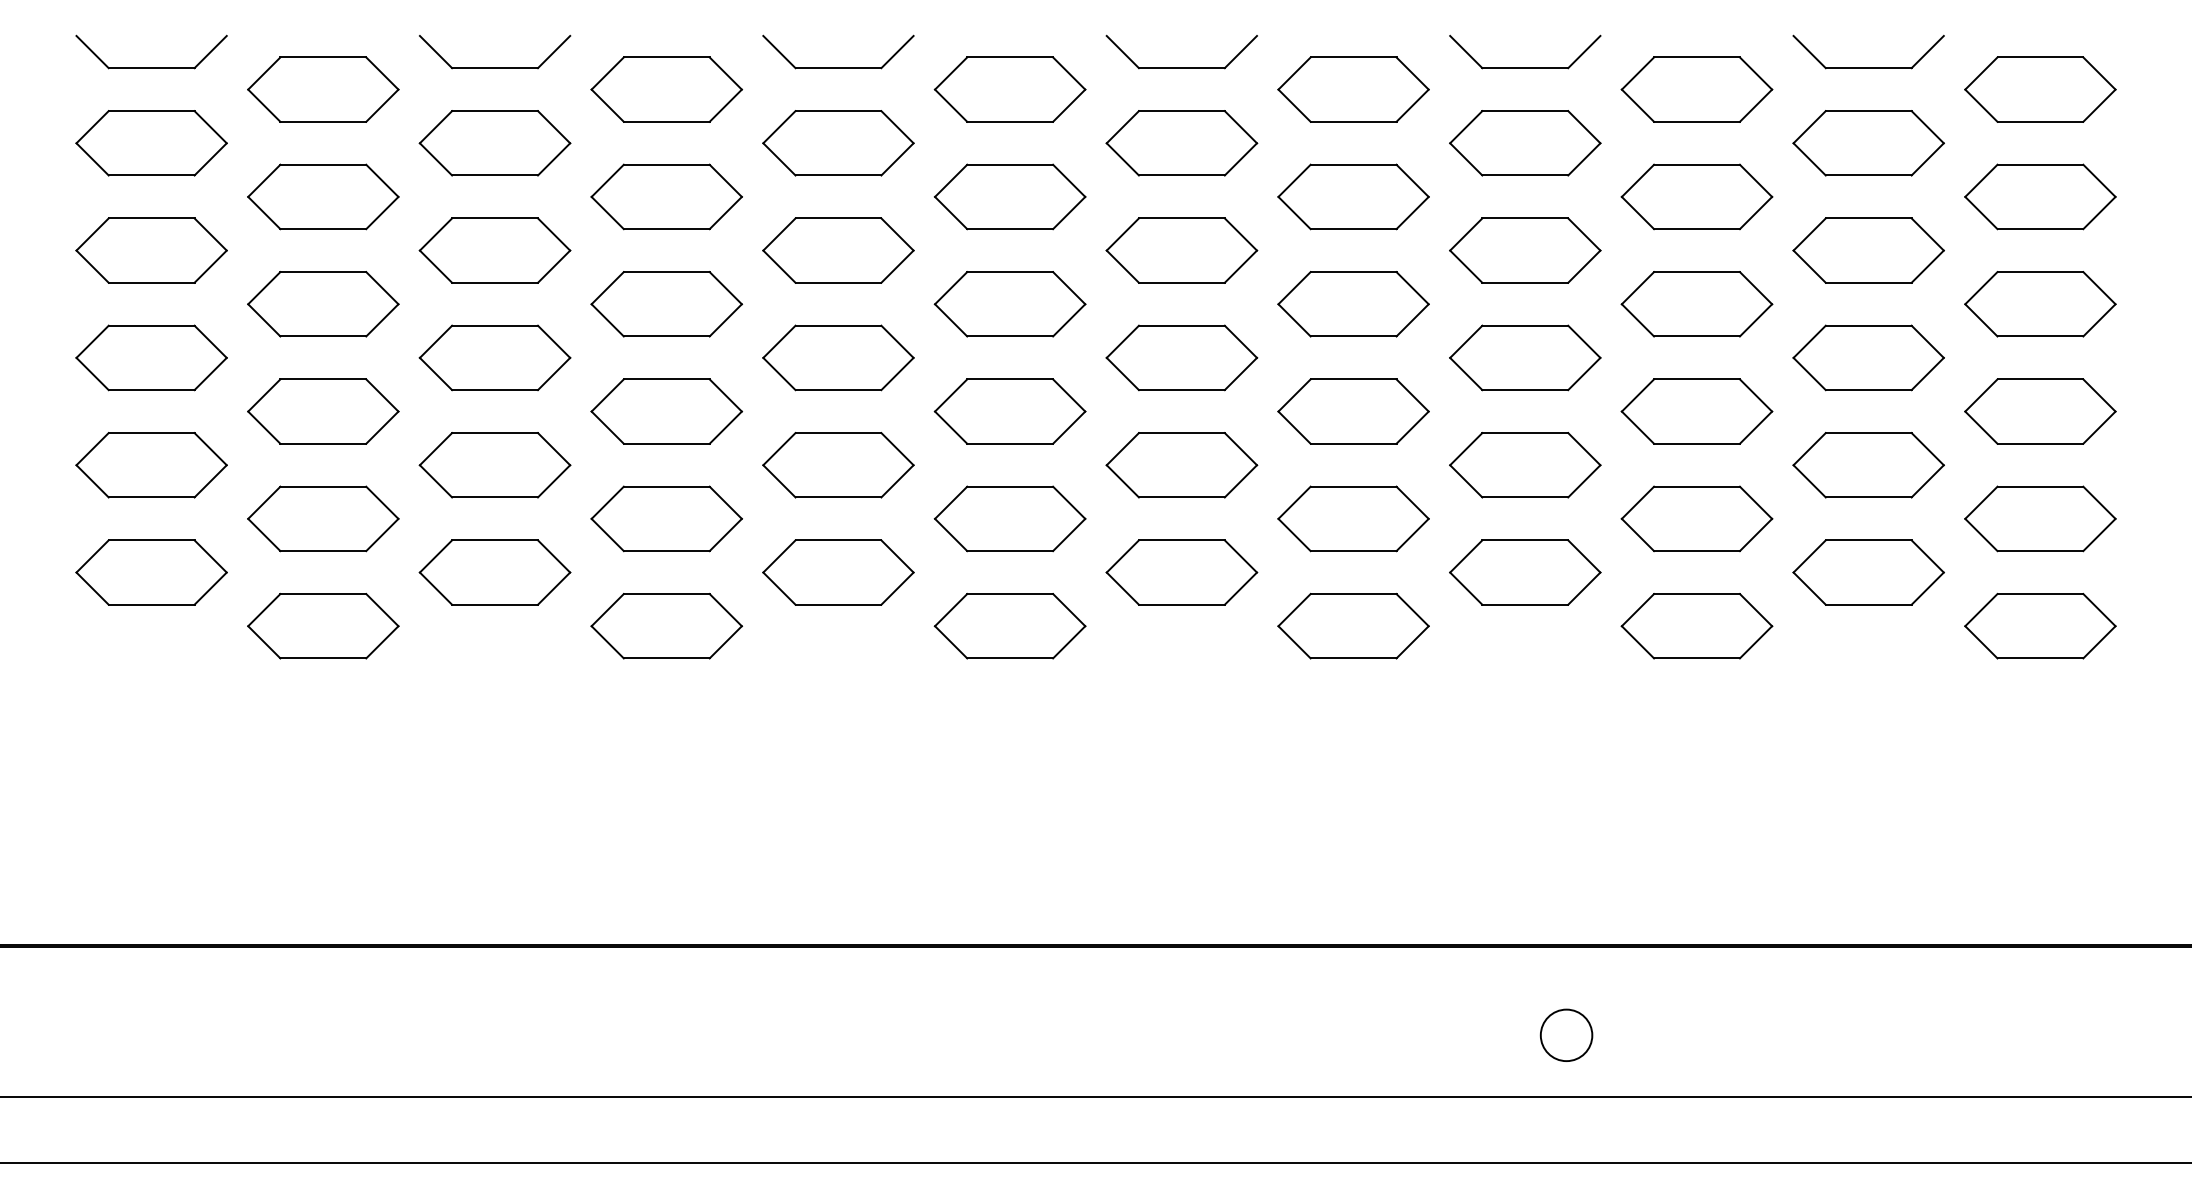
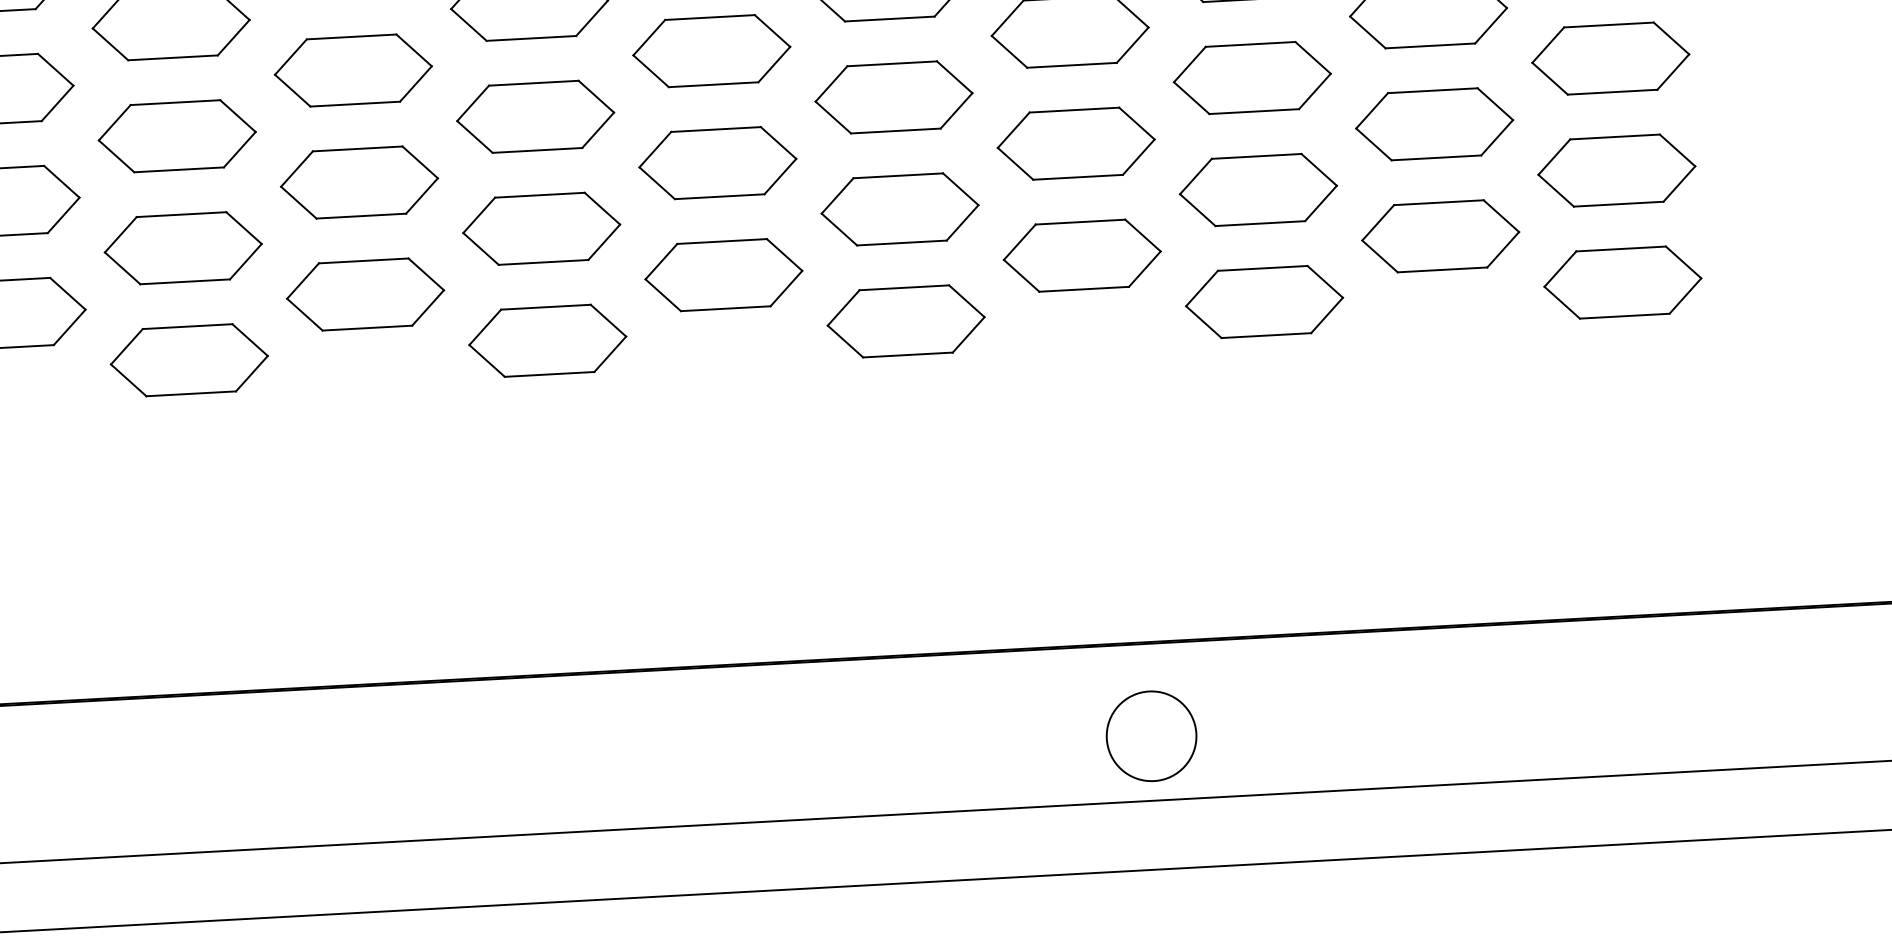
circle: (1566, 1035) -> (1151, 736), size x1.67

